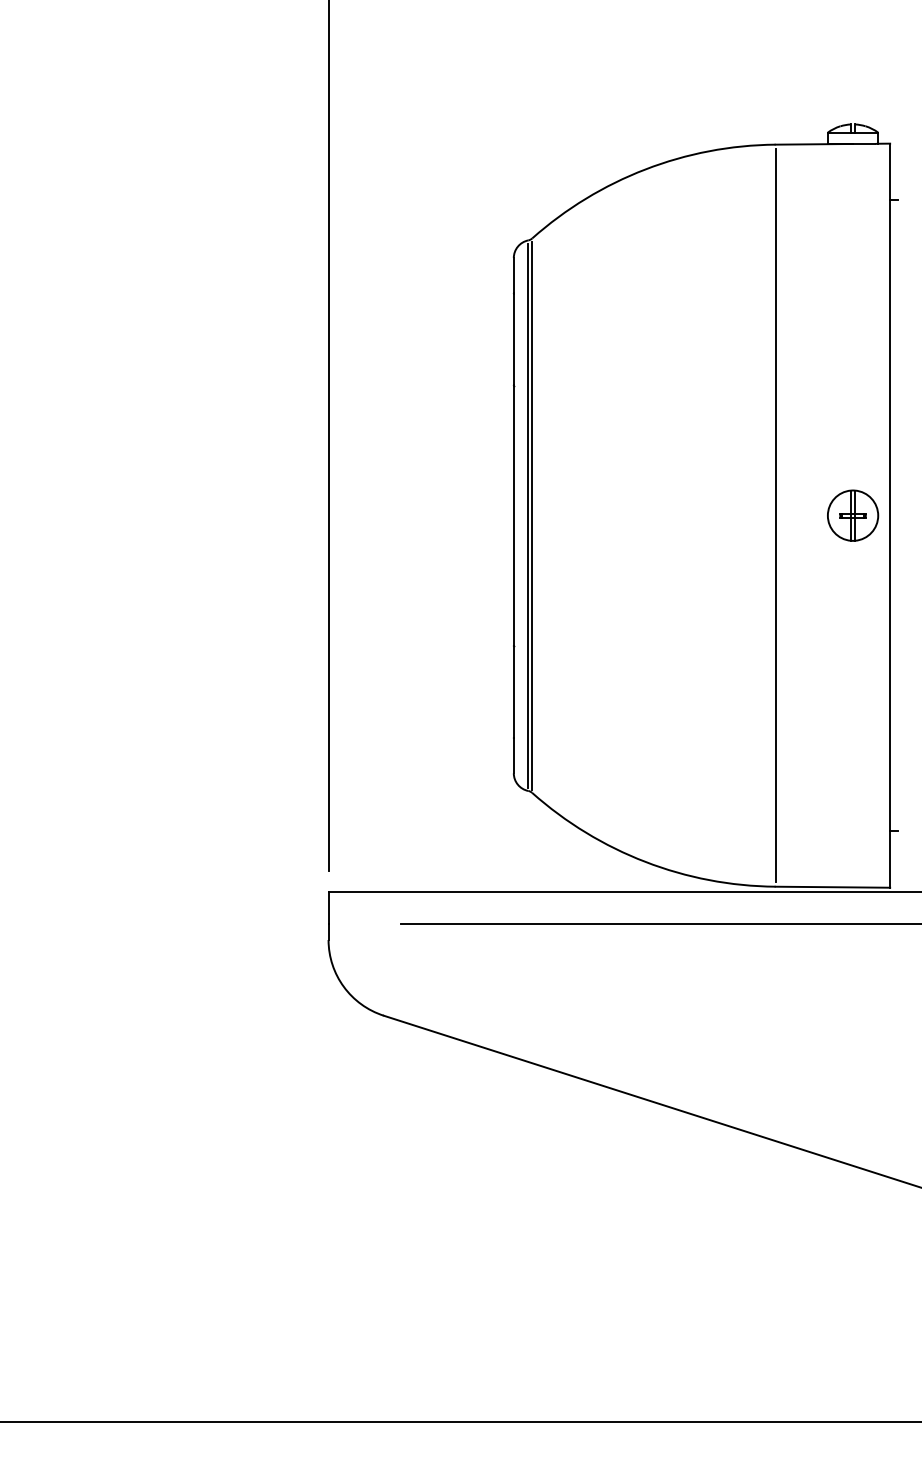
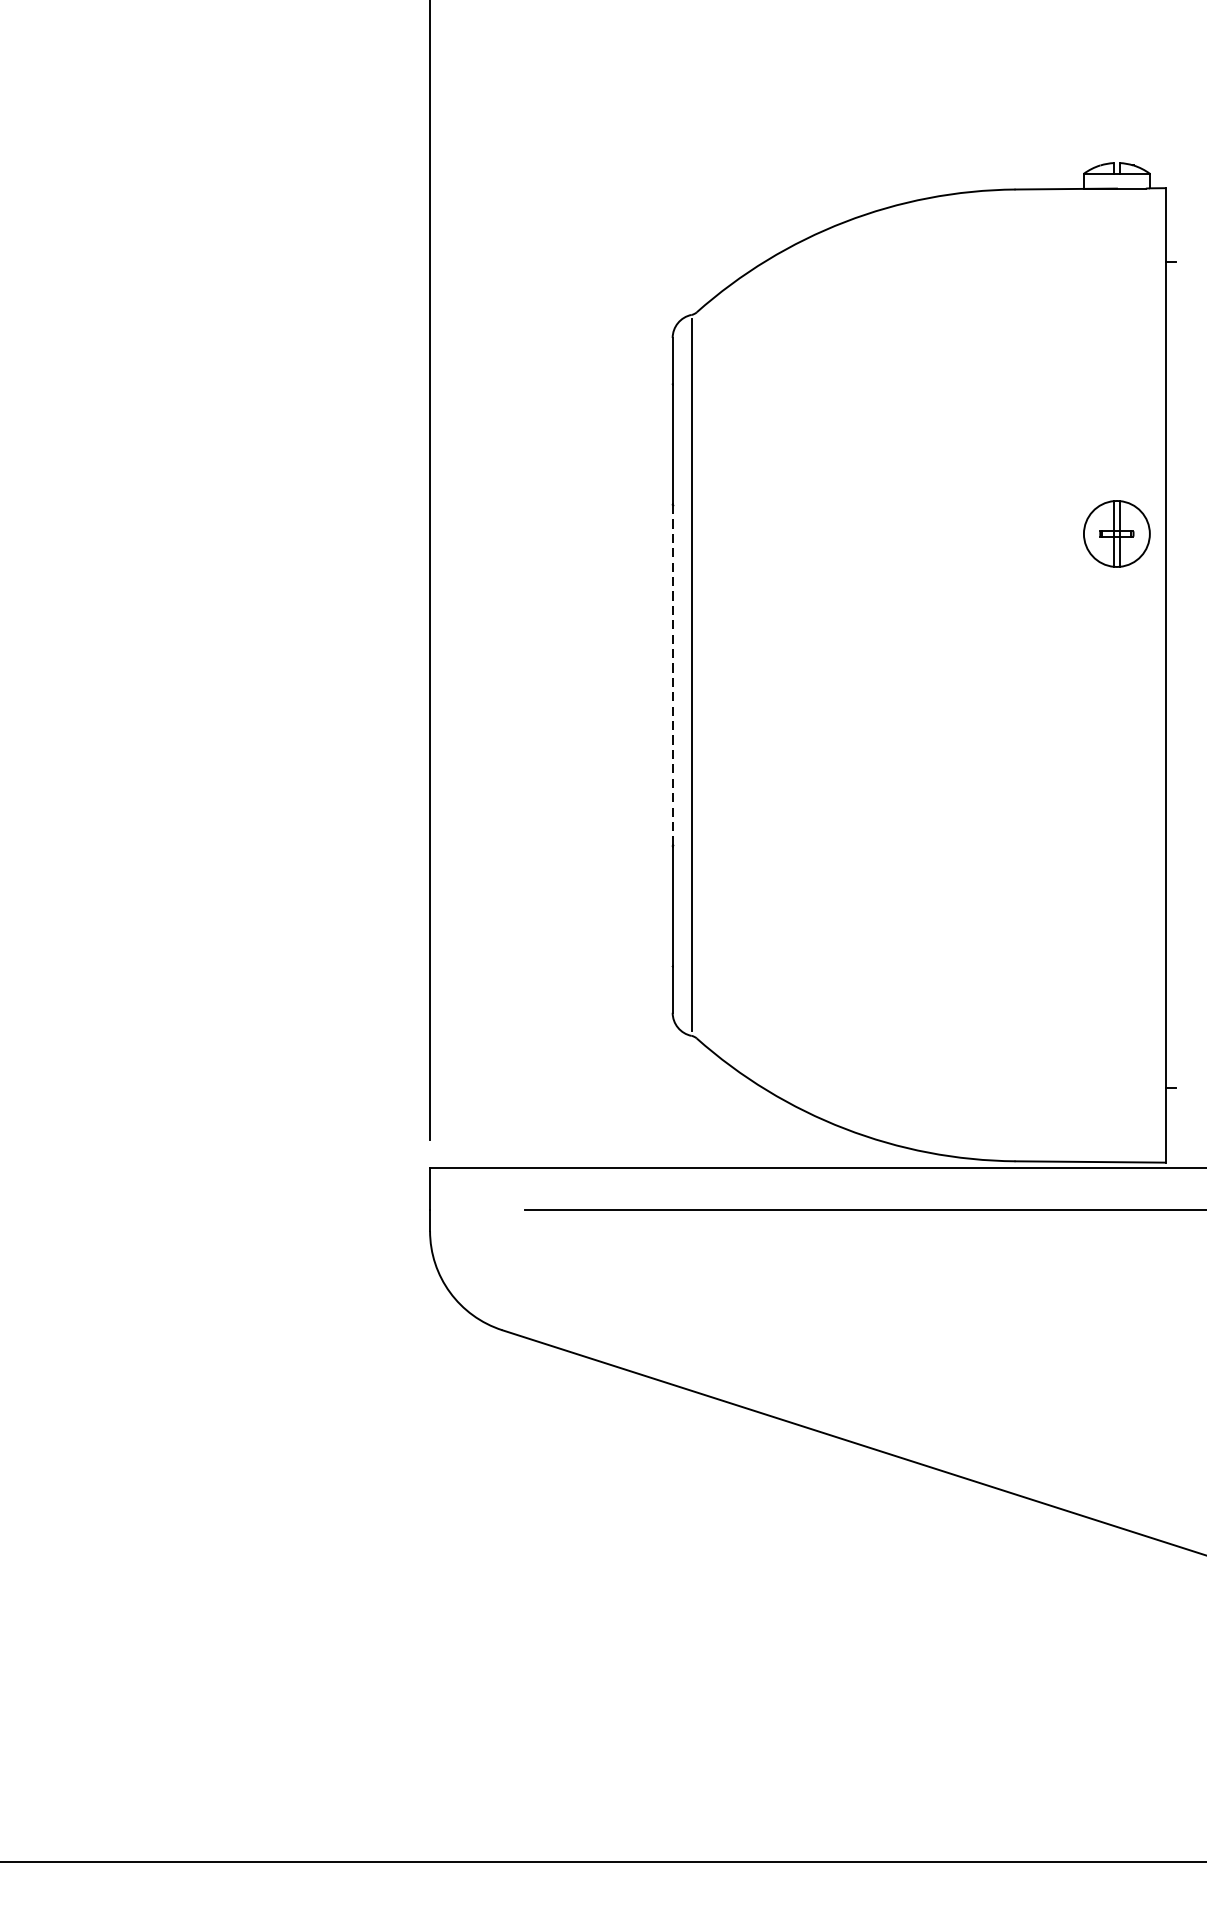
line: (513, 515) -> (672, 675), solid -> dashed
line: (532, 515) -> (697, 675), removed
line: (775, 515) -> (1015, 675), removed
part: (853, 515) -> (1117, 533), moved

